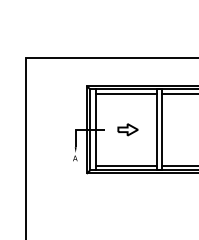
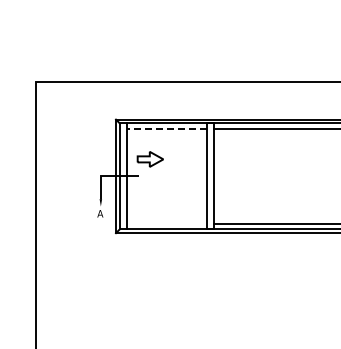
line: (126, 93) -> (167, 129), solid -> dashed
part: (127, 129) -> (149, 159), moved
line: (125, 165) -> (166, 223), removed

